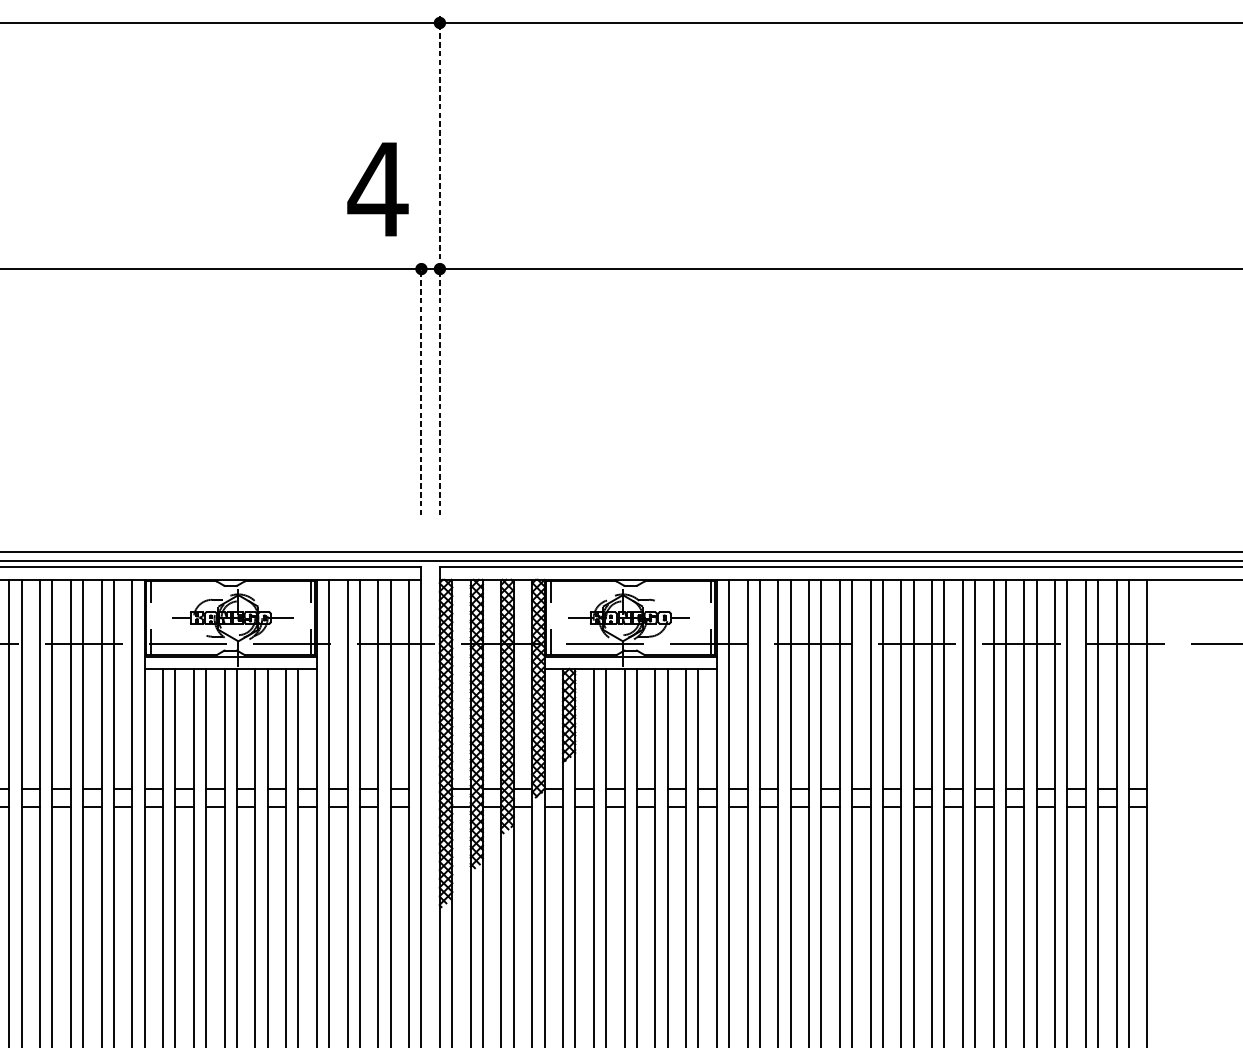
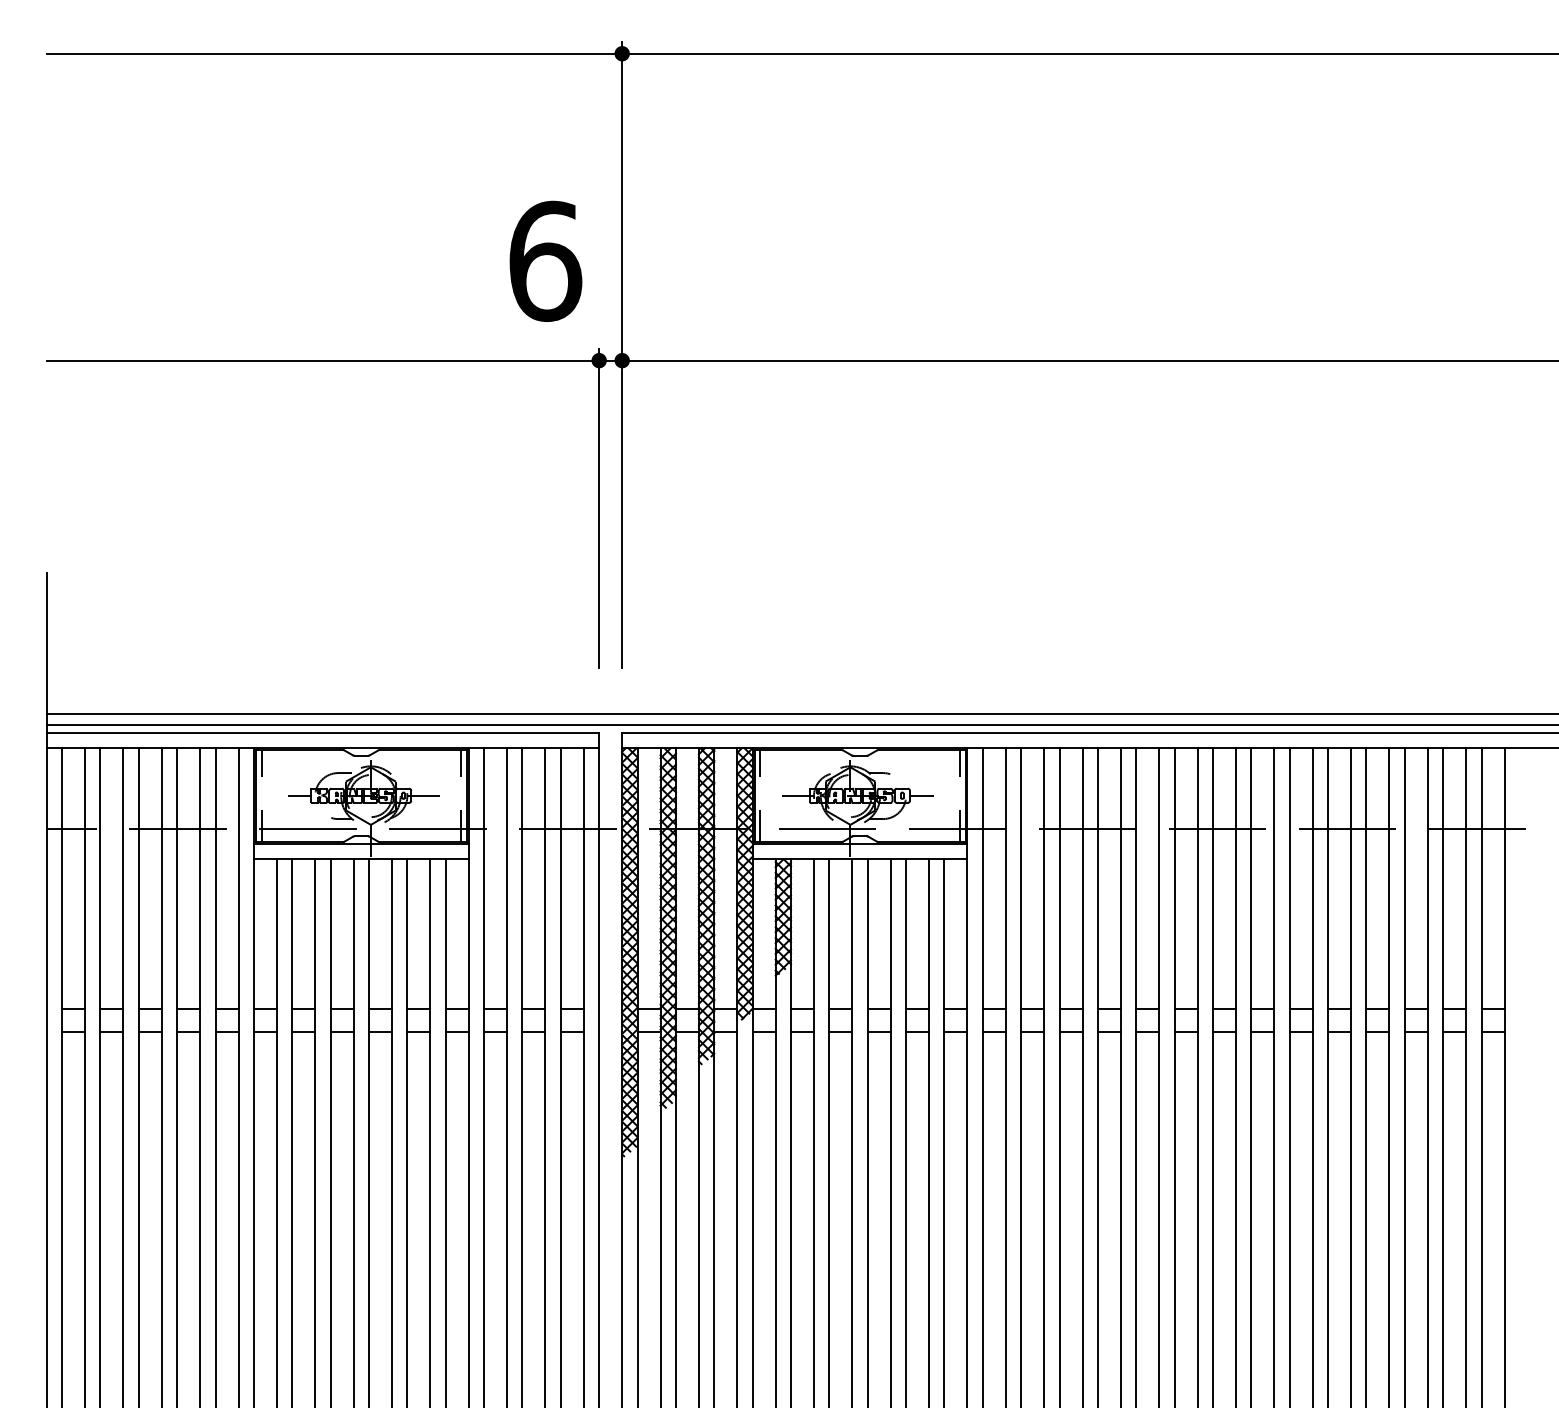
text: (377, 188) -> (544, 260), 4 -> 6
line: (440, 264) -> (622, 354), dashed -> solid
line: (421, 386) -> (599, 507), dashed -> solid

